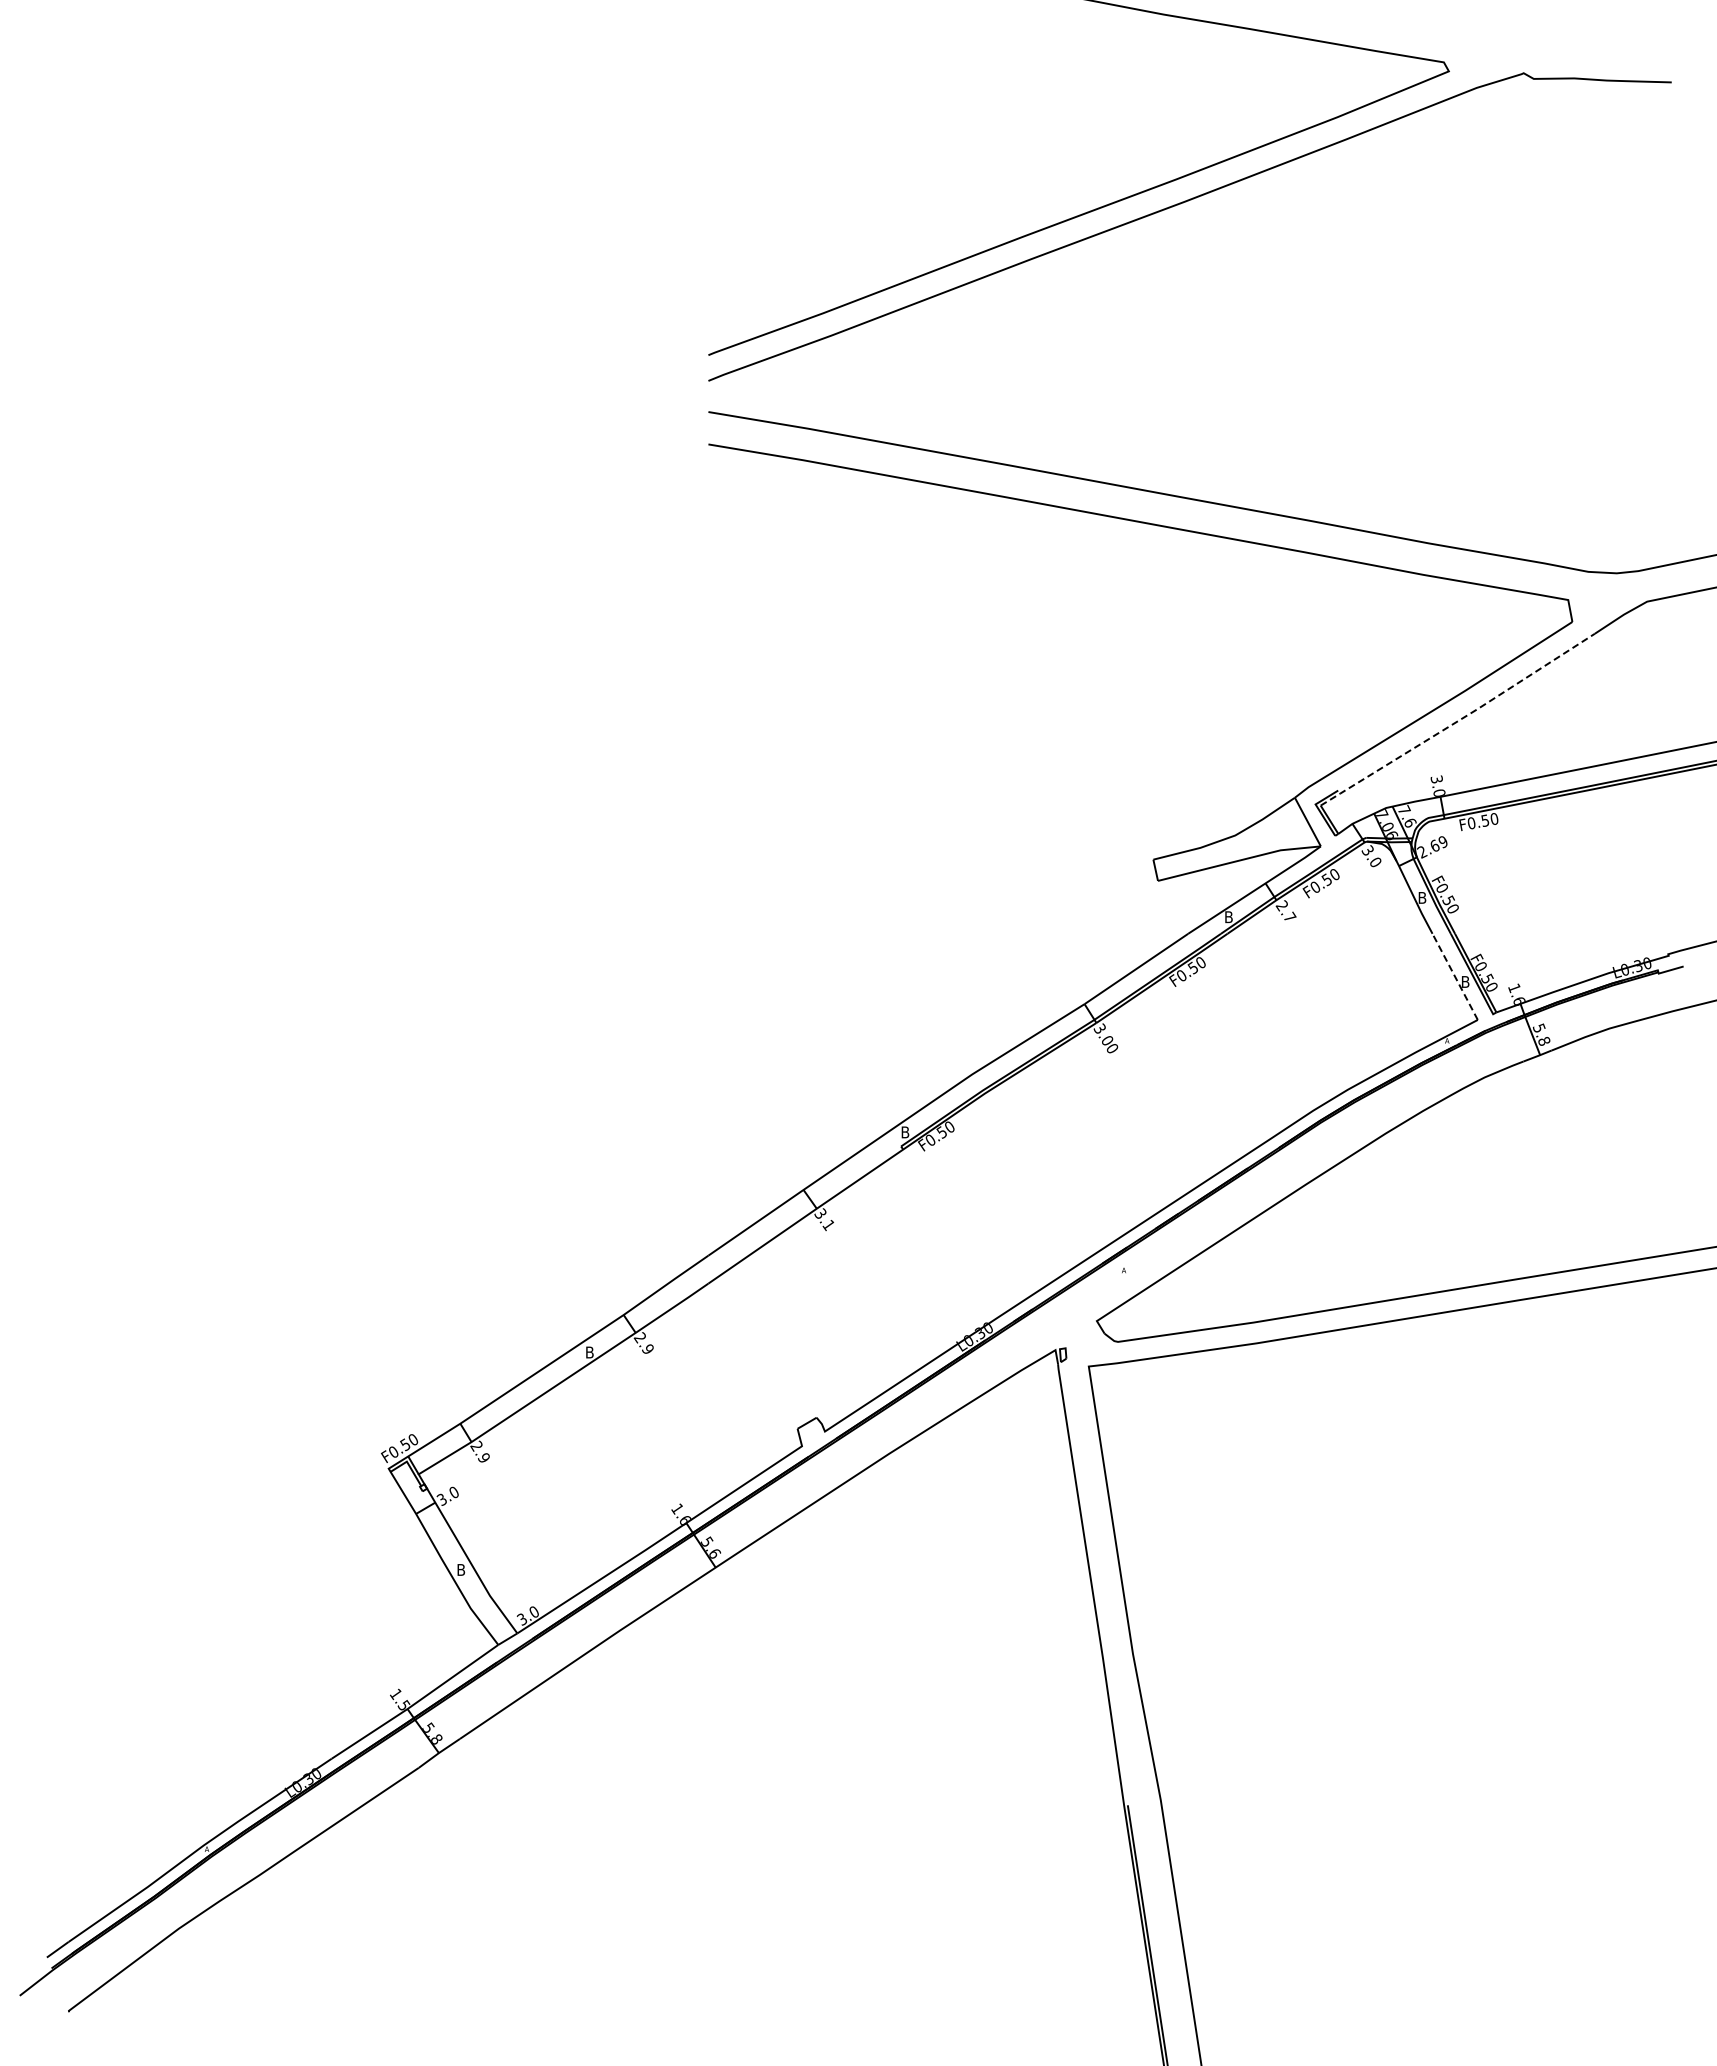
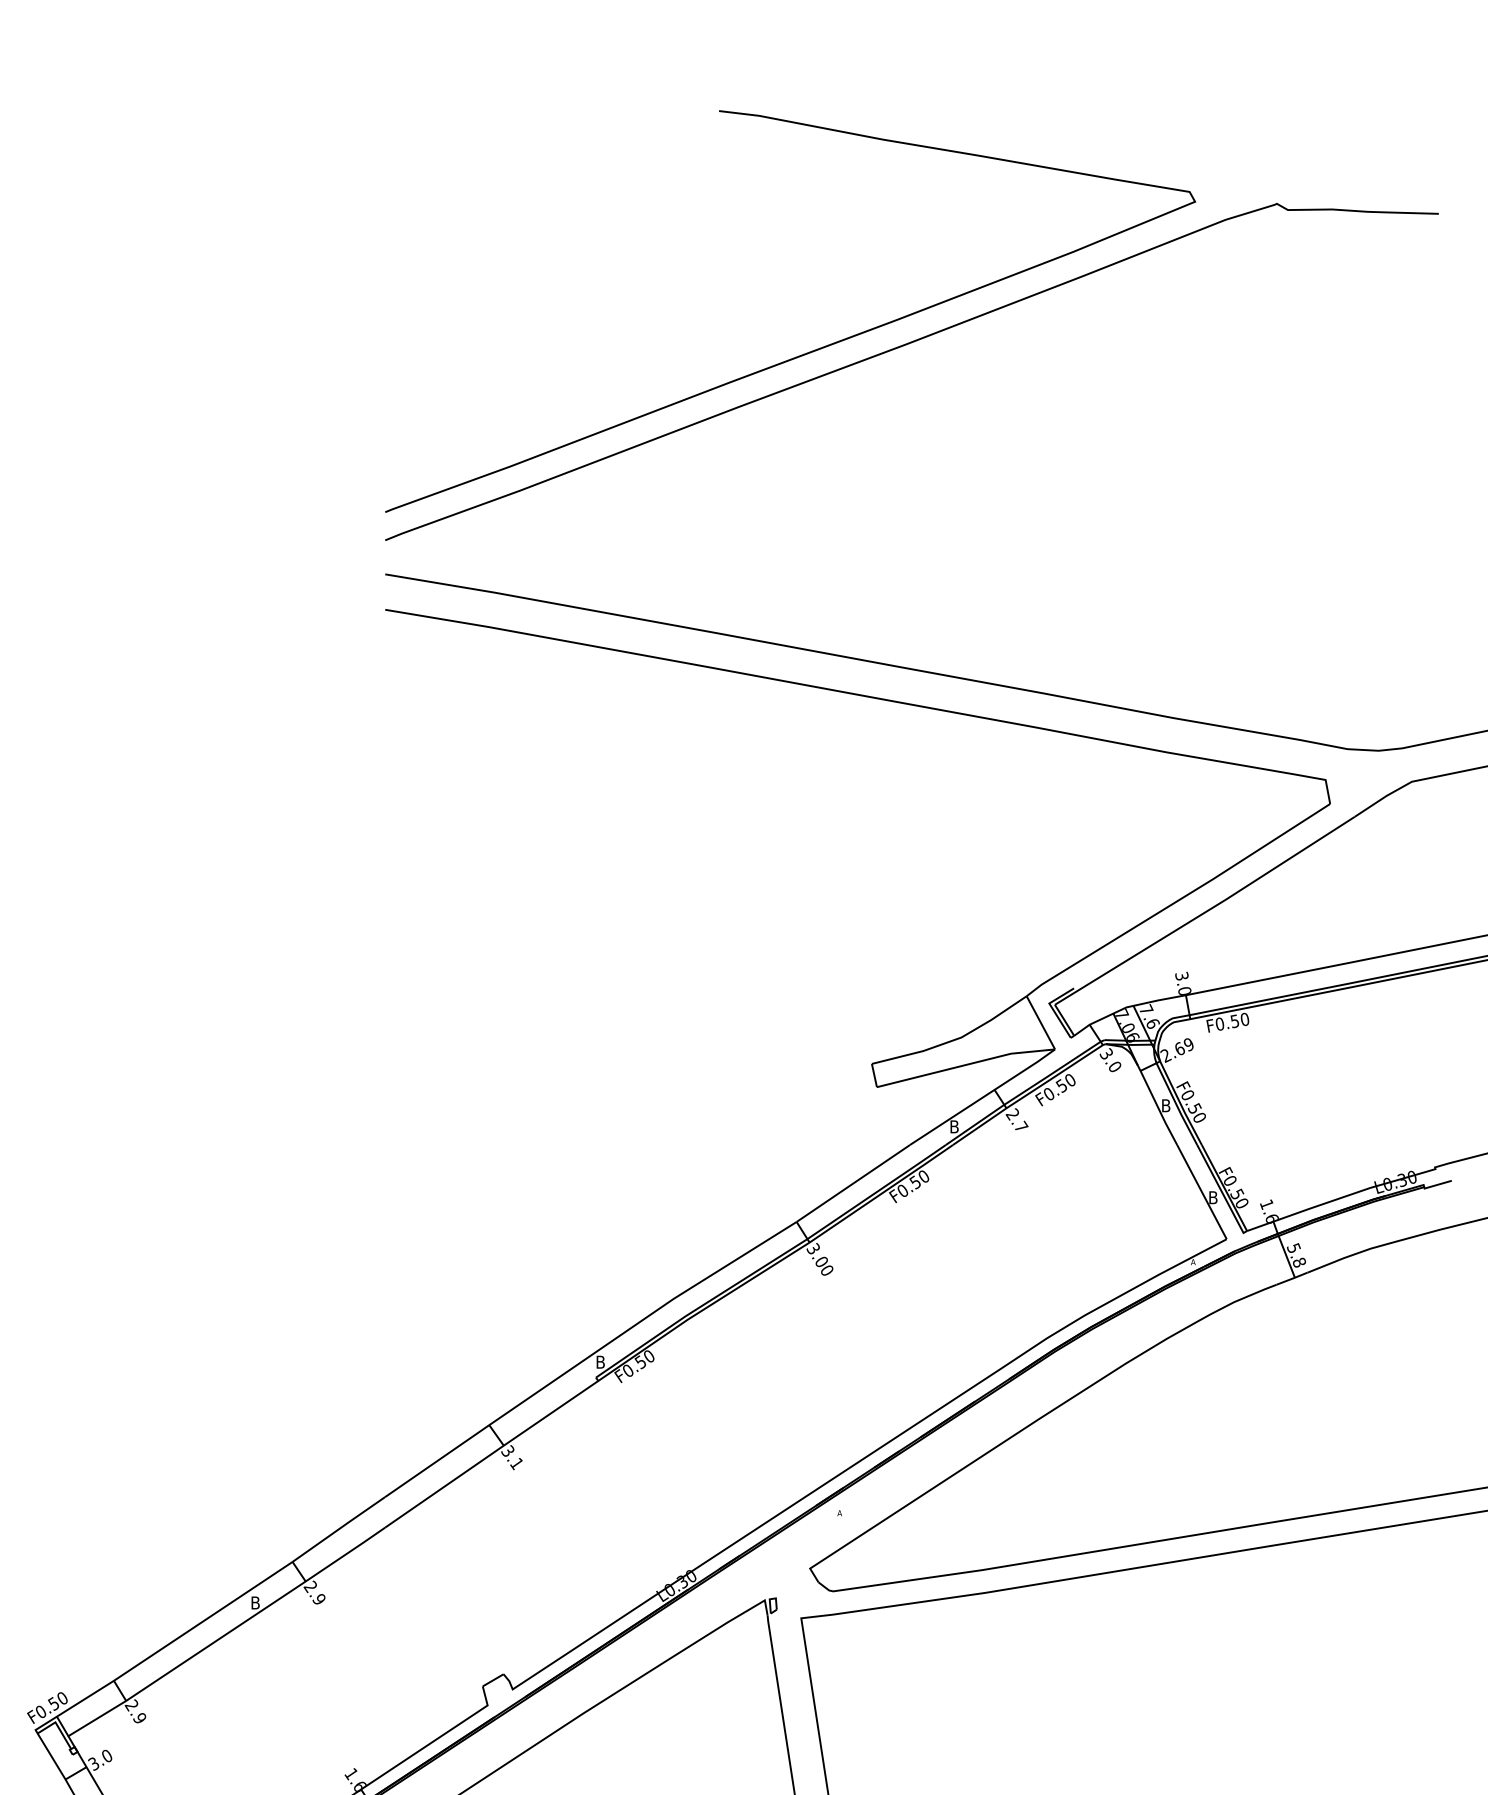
line: (1459, 720) -> (1206, 911), dashed -> solid
line: (1455, 976) -> (1202, 1191), dashed -> solid

